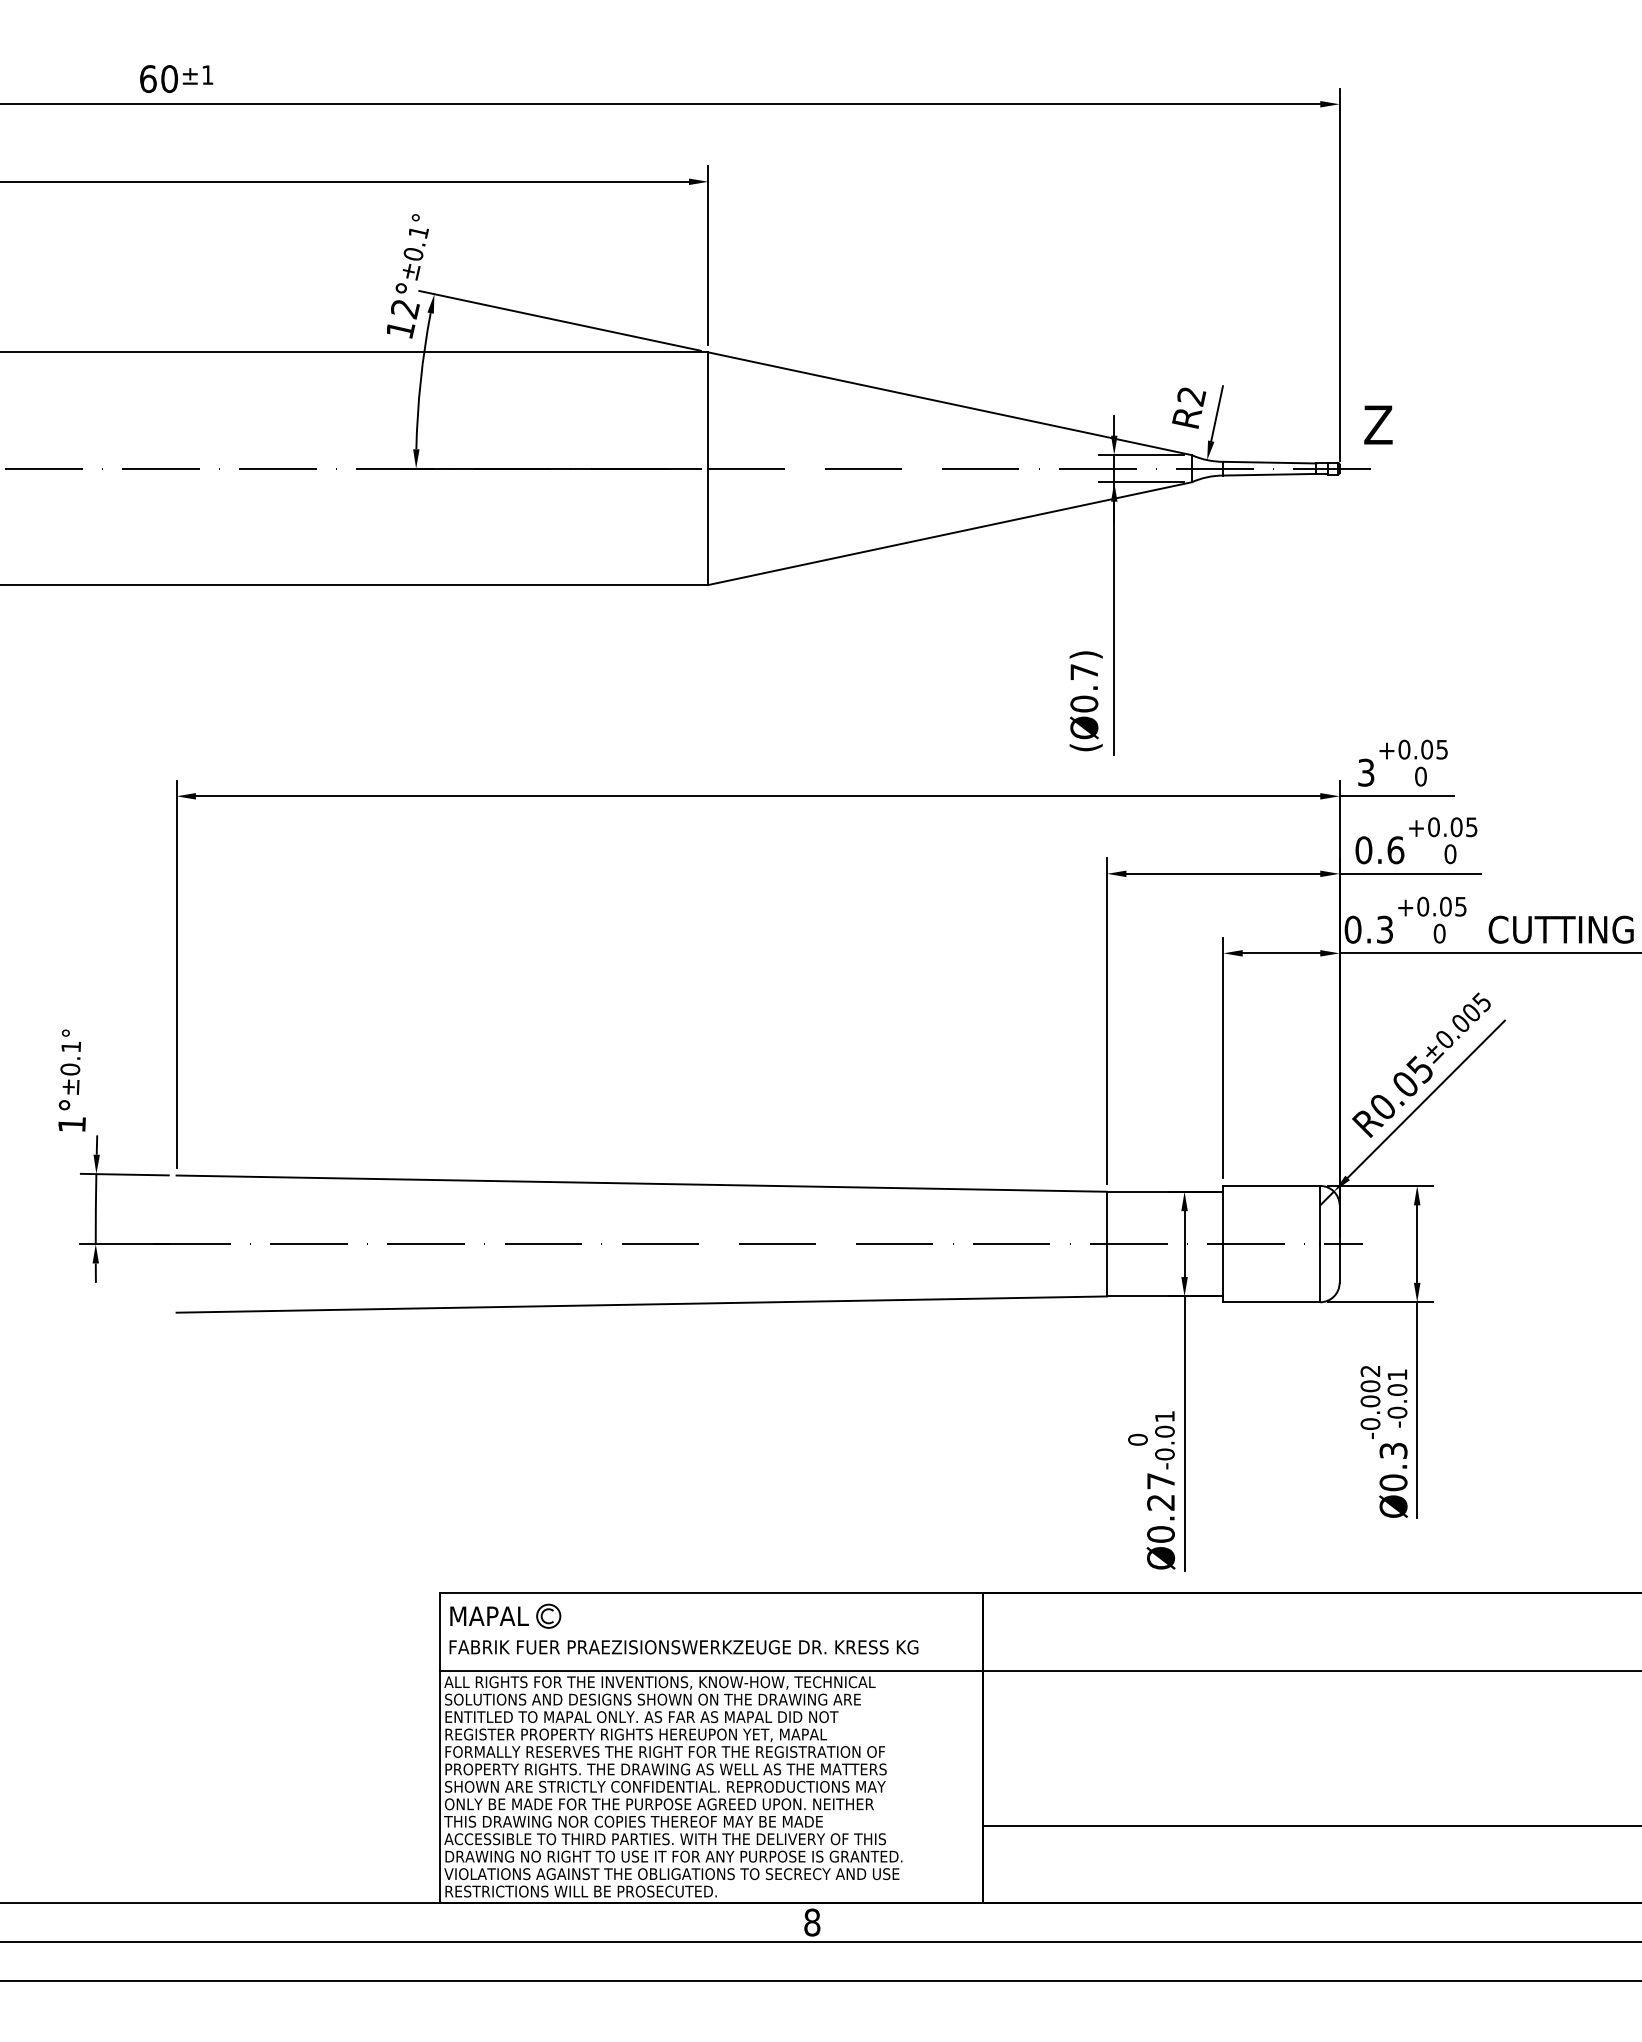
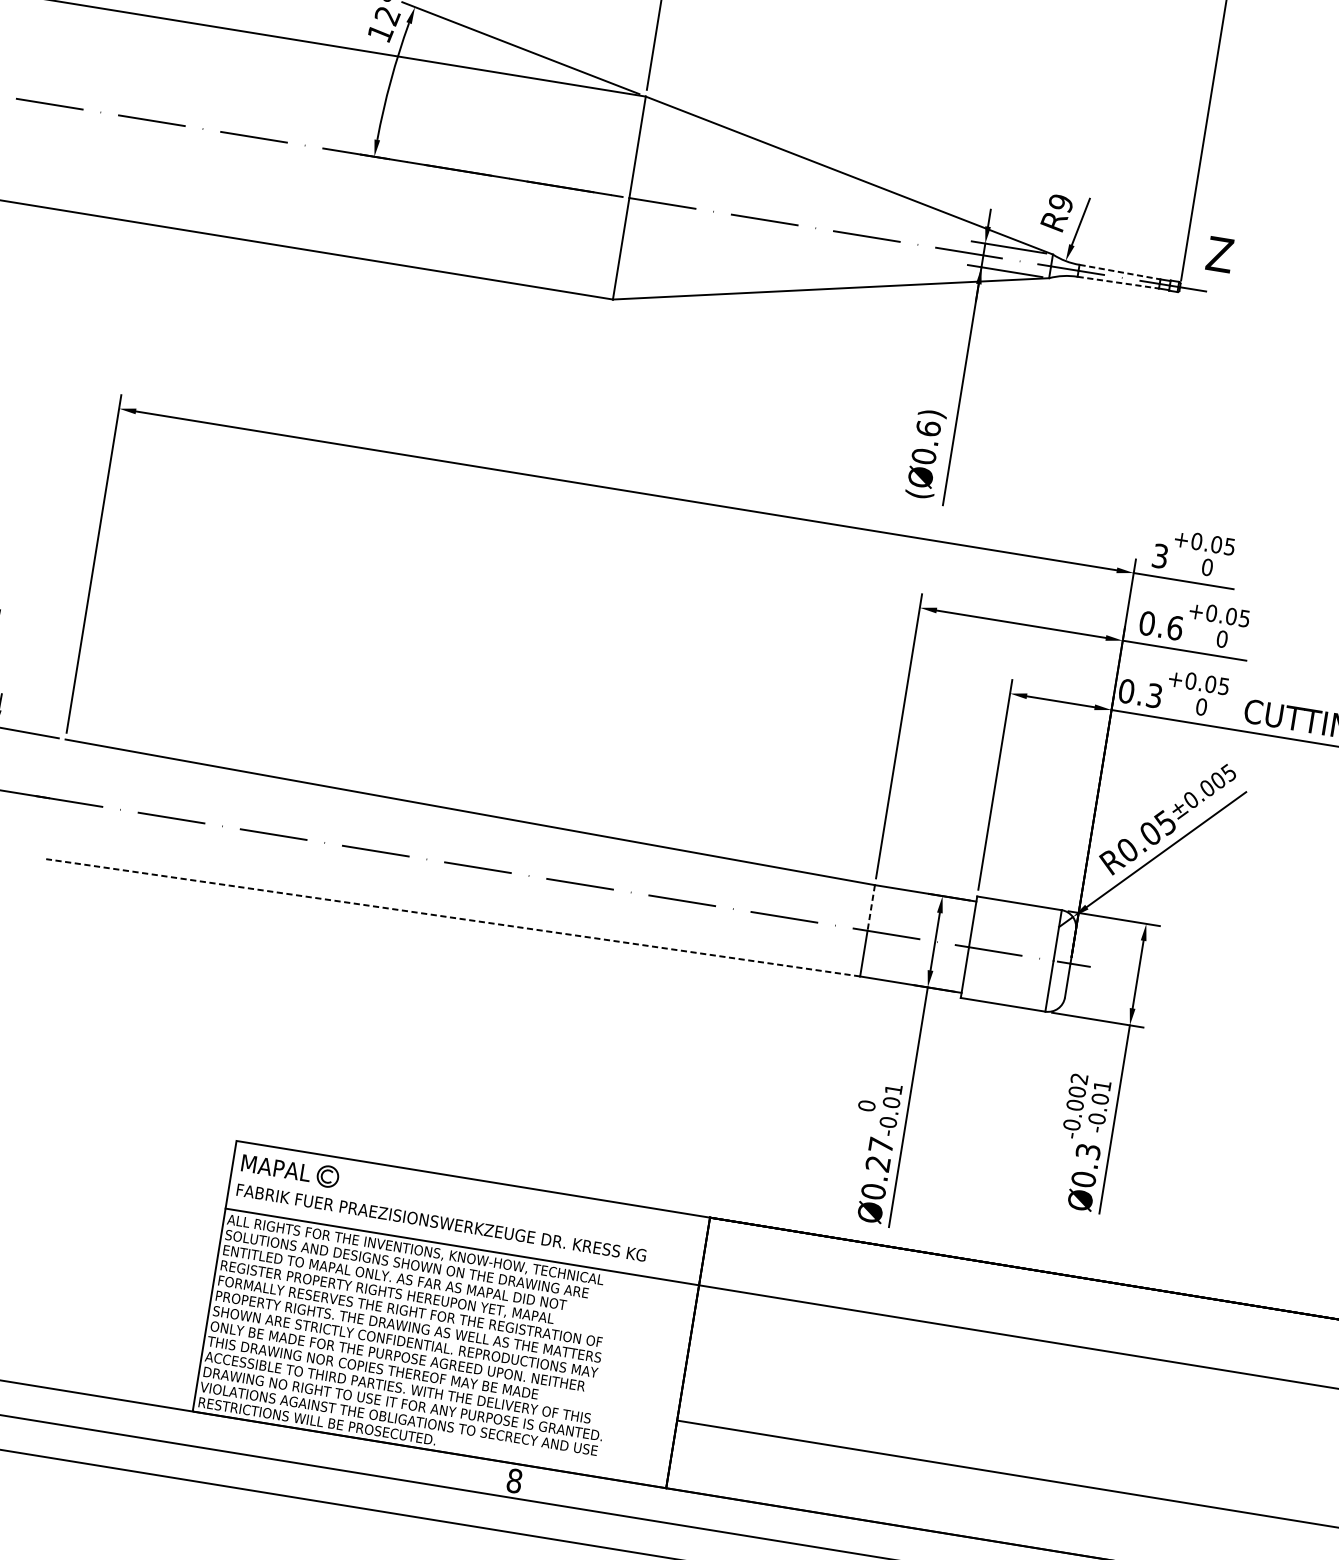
text: (1191, 396) -> (1061, 203), R2 -> R9
line: (1269, 462) -> (1119, 271), solid -> dashed
line: (1269, 474) -> (1118, 282), solid -> dashed
text: (1084, 671) -> (928, 428), (Ø0.7) -> (Ø0.6)
line: (1107, 1218) -> (871, 908), solid -> dashed
line: (641, 1304) -> (452, 917), solid -> dashed

